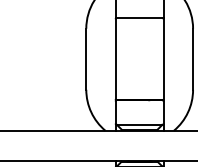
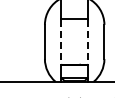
line: (116, 60) -> (61, 42), solid -> dashed
line: (164, 60) -> (88, 42), solid -> dashed

